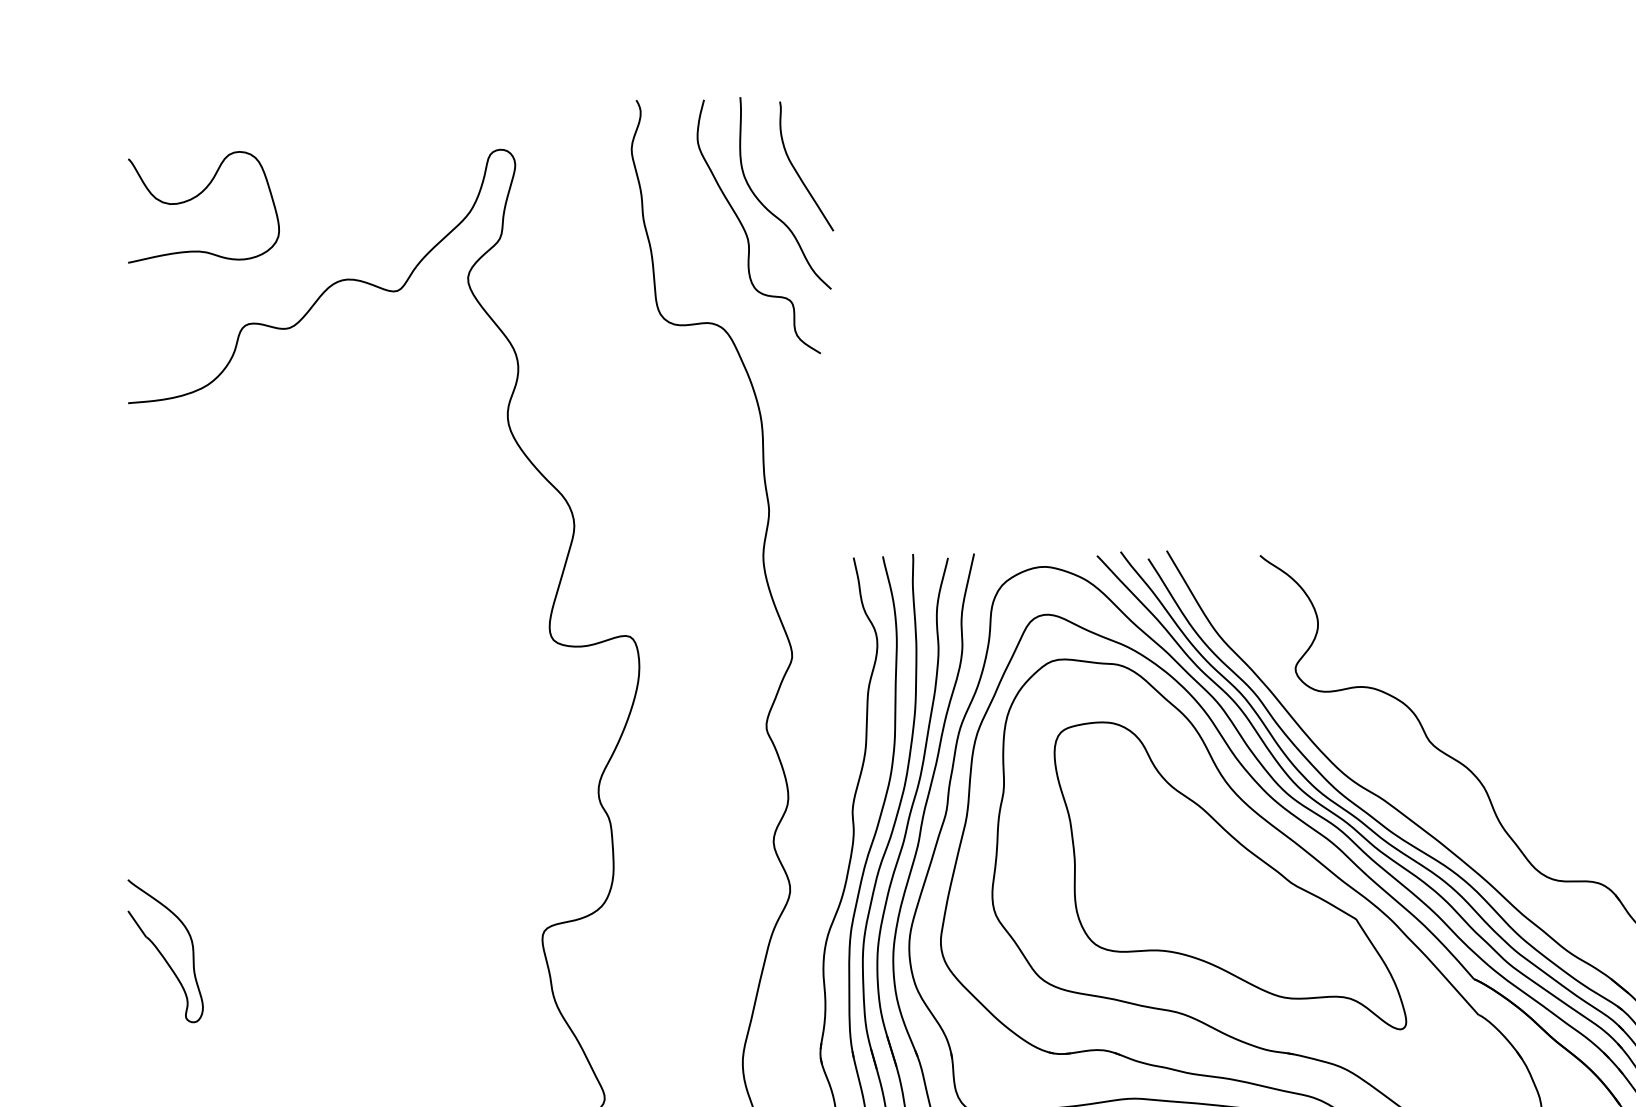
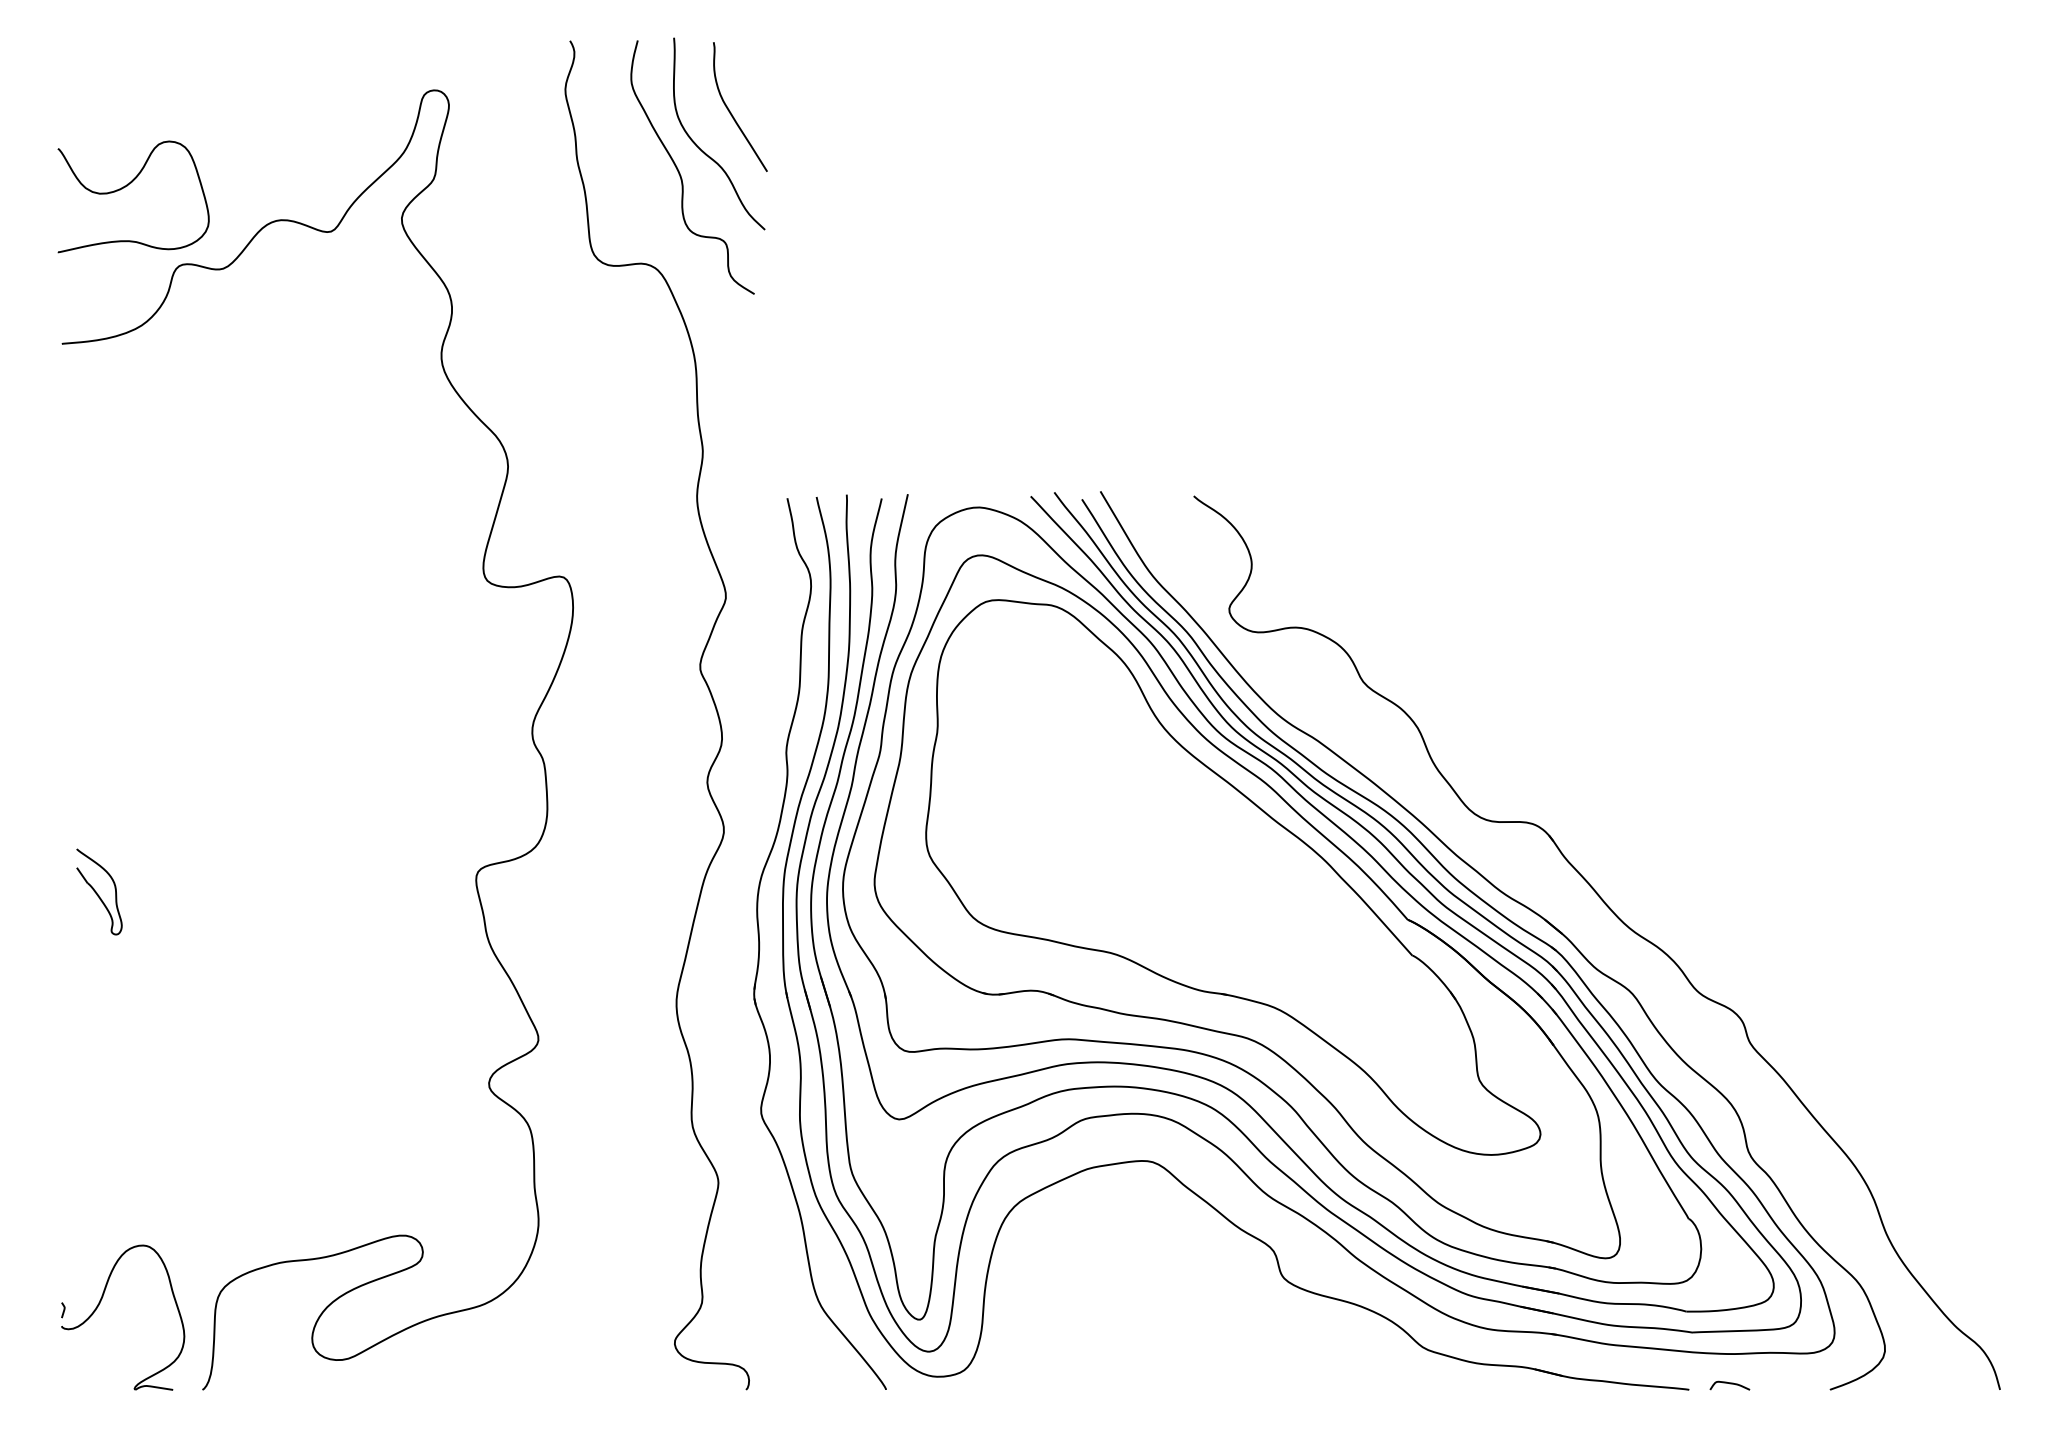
curve: (197, 196) -> (127, 186), moved
part: (1229, 875) -> (1163, 816), removed
part: (165, 950) -> (99, 891), size x0.6

